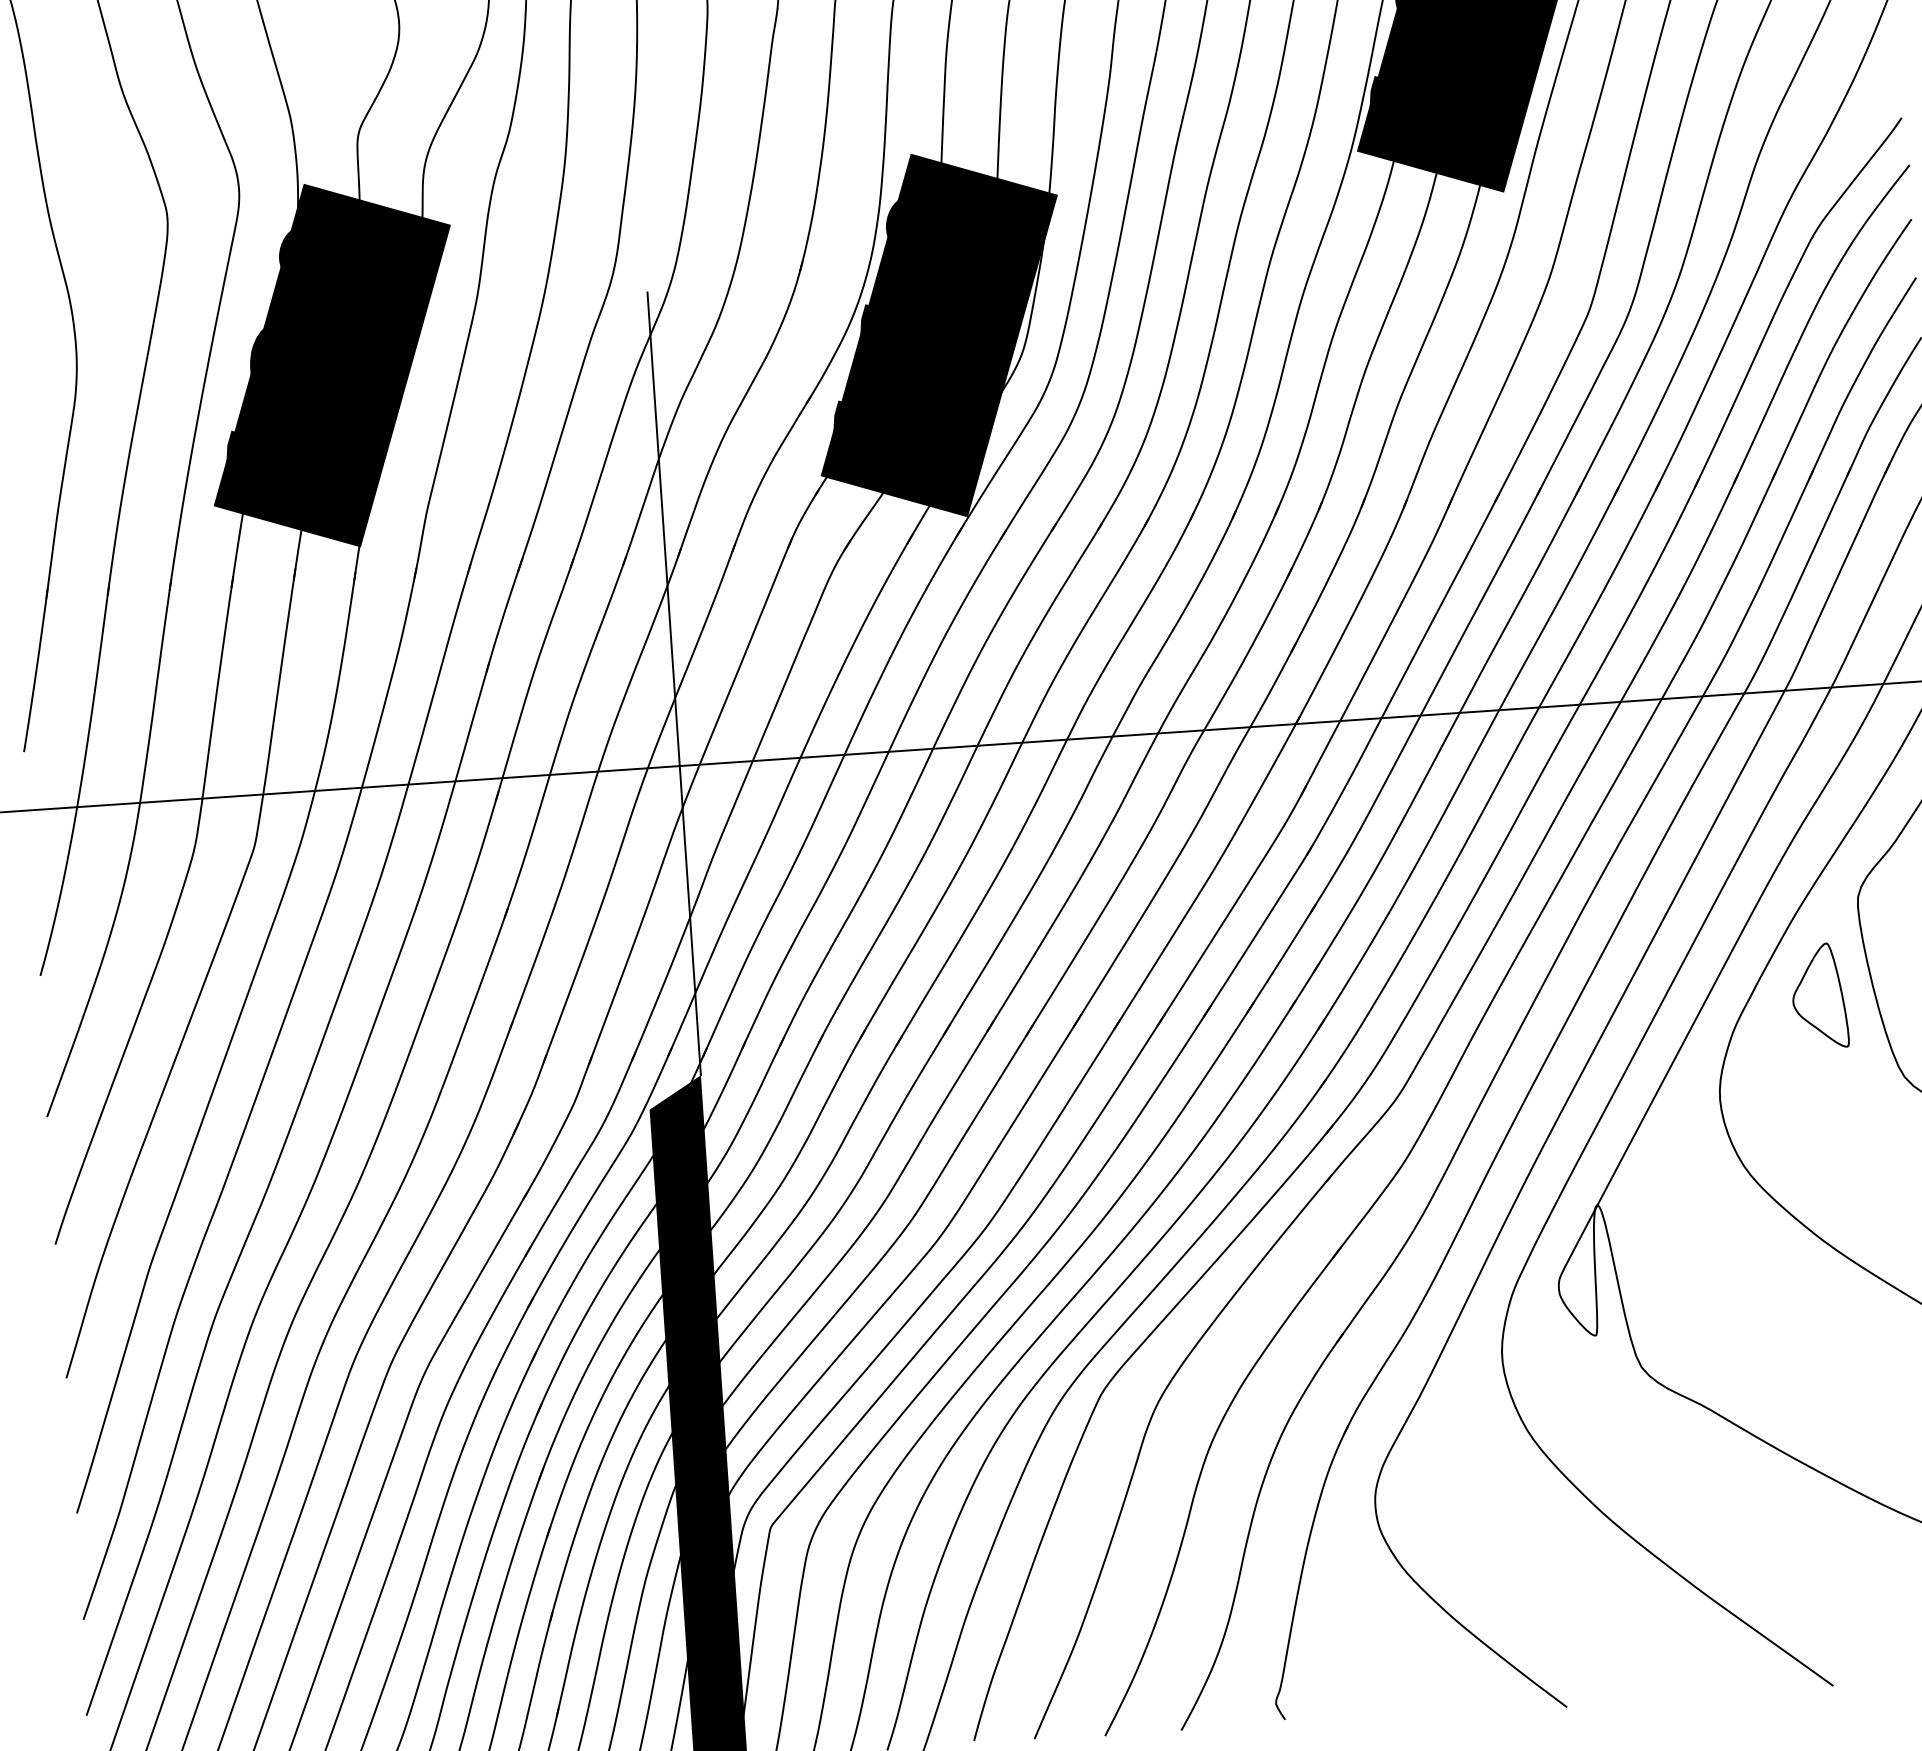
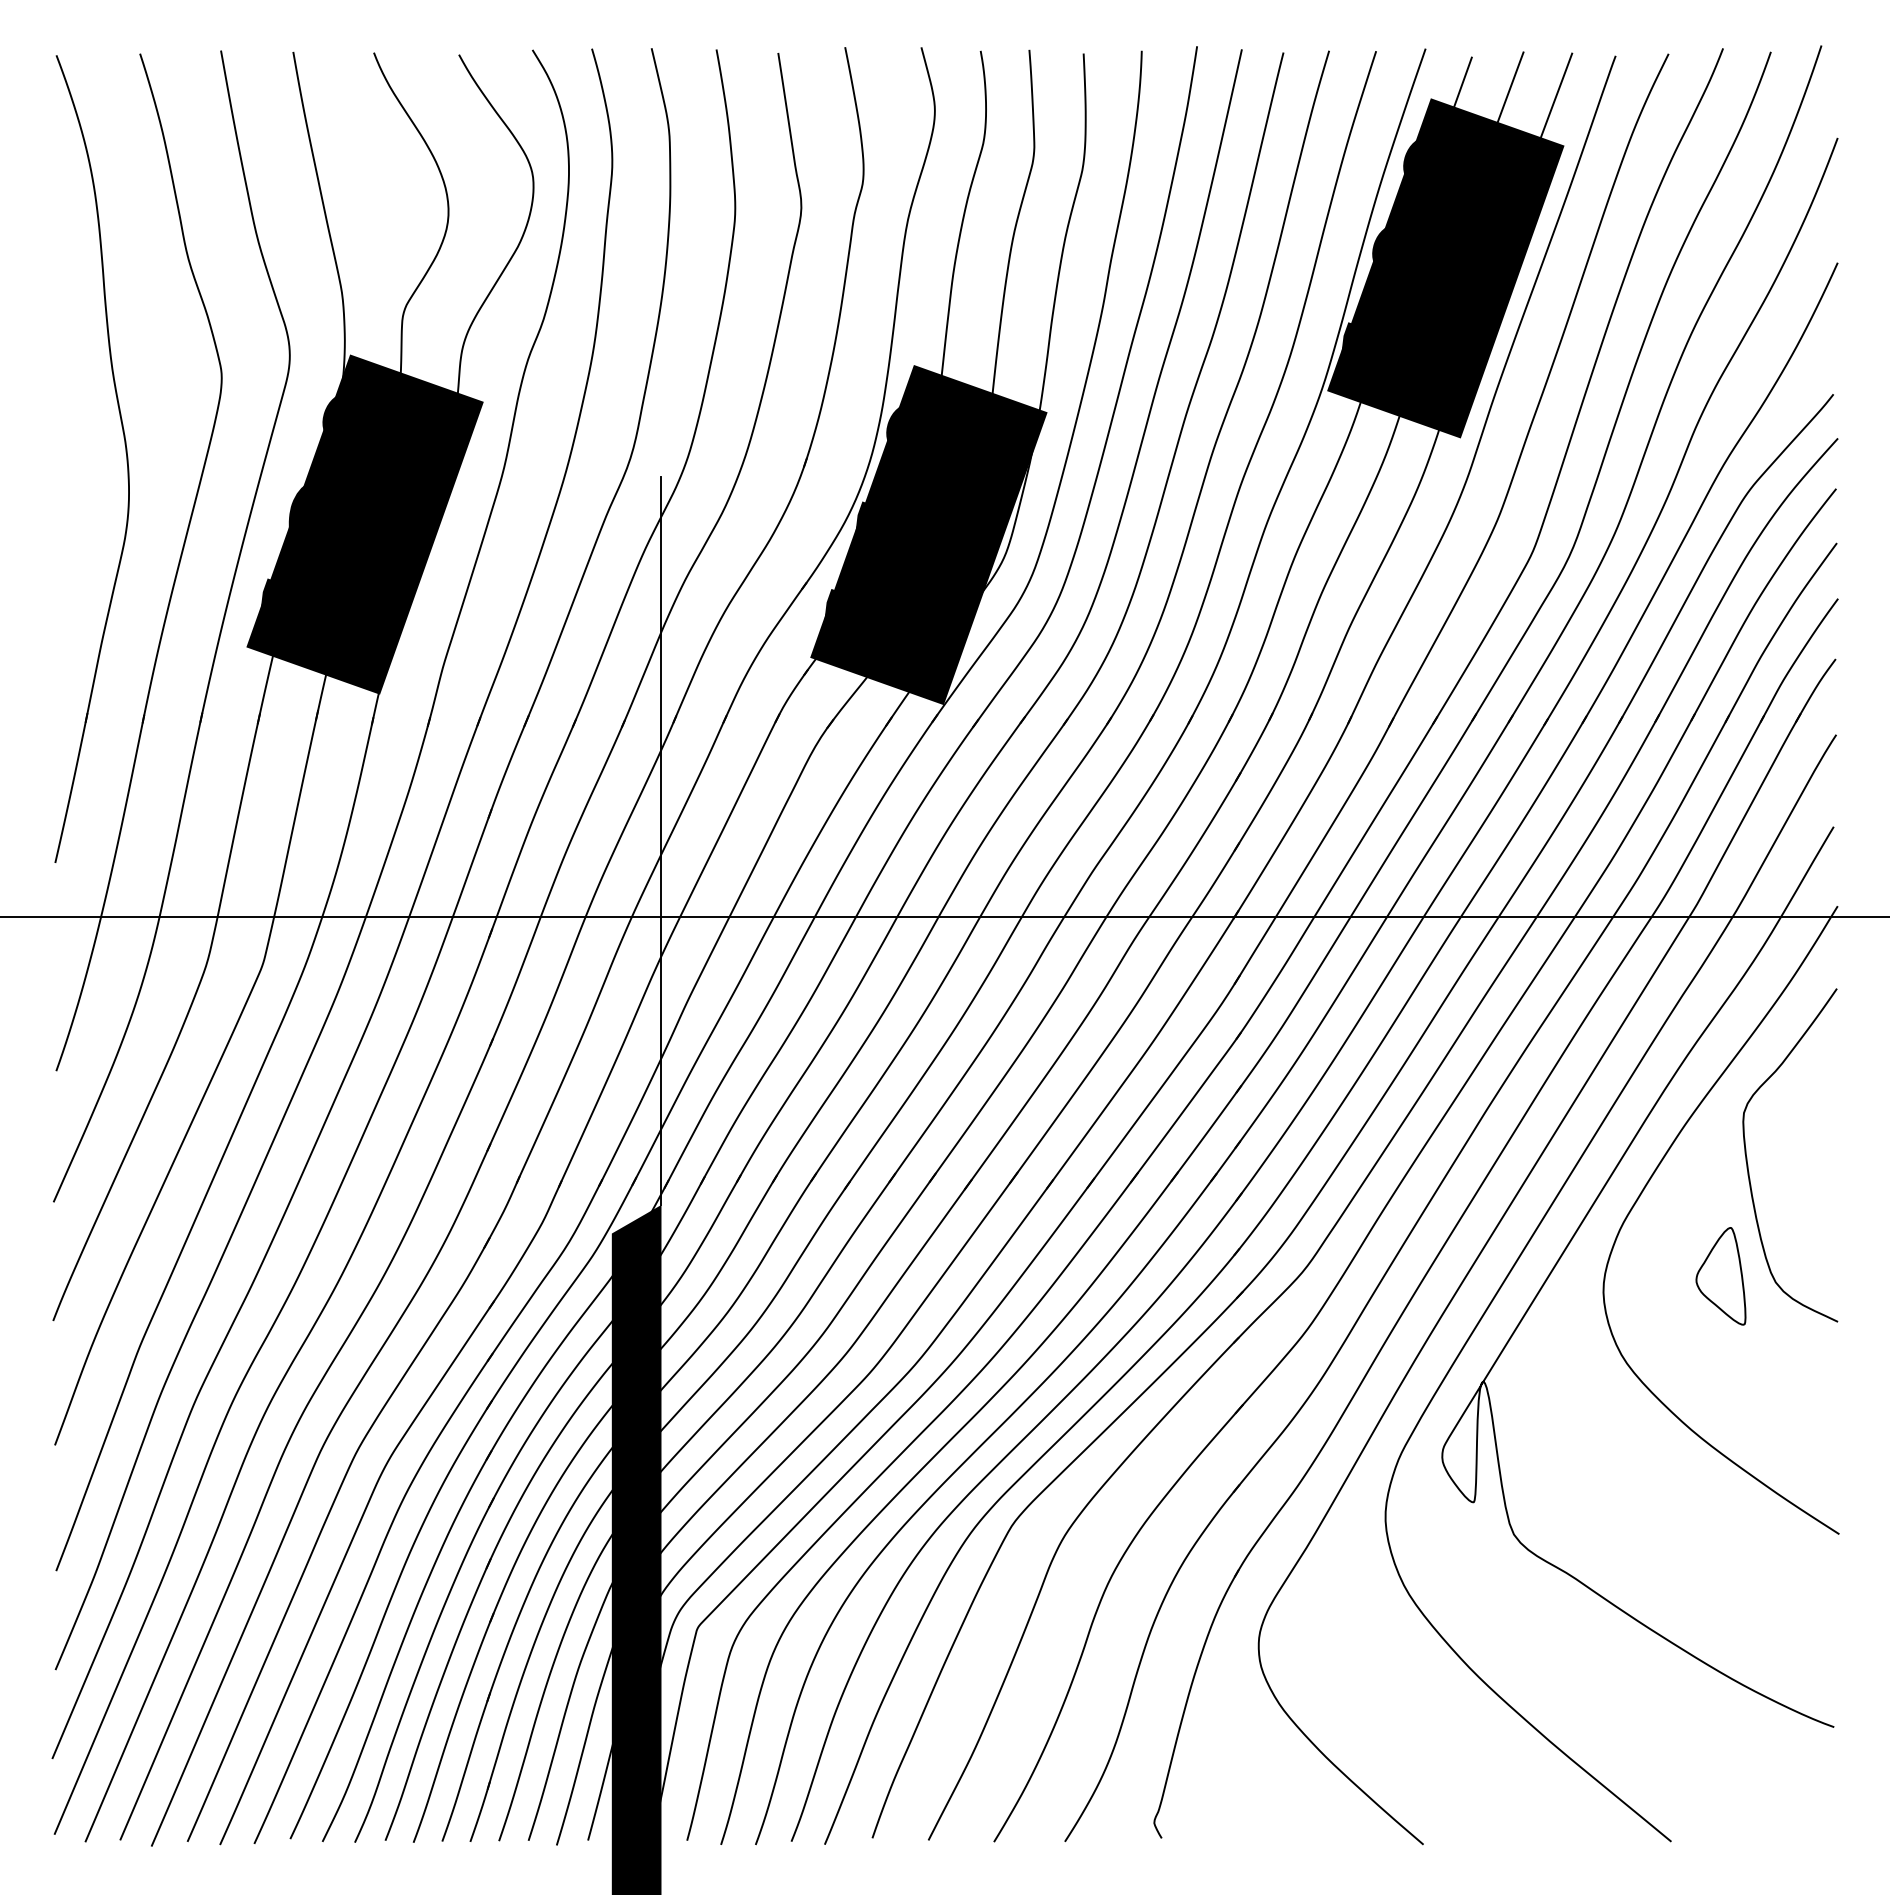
part: (1818, 996) -> (1720, 1276), moved

